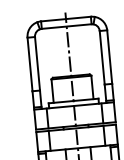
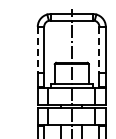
line: (102, 57) -> (99, 49), solid -> dashed
line: (29, 64) -> (37, 49), solid -> dashed

